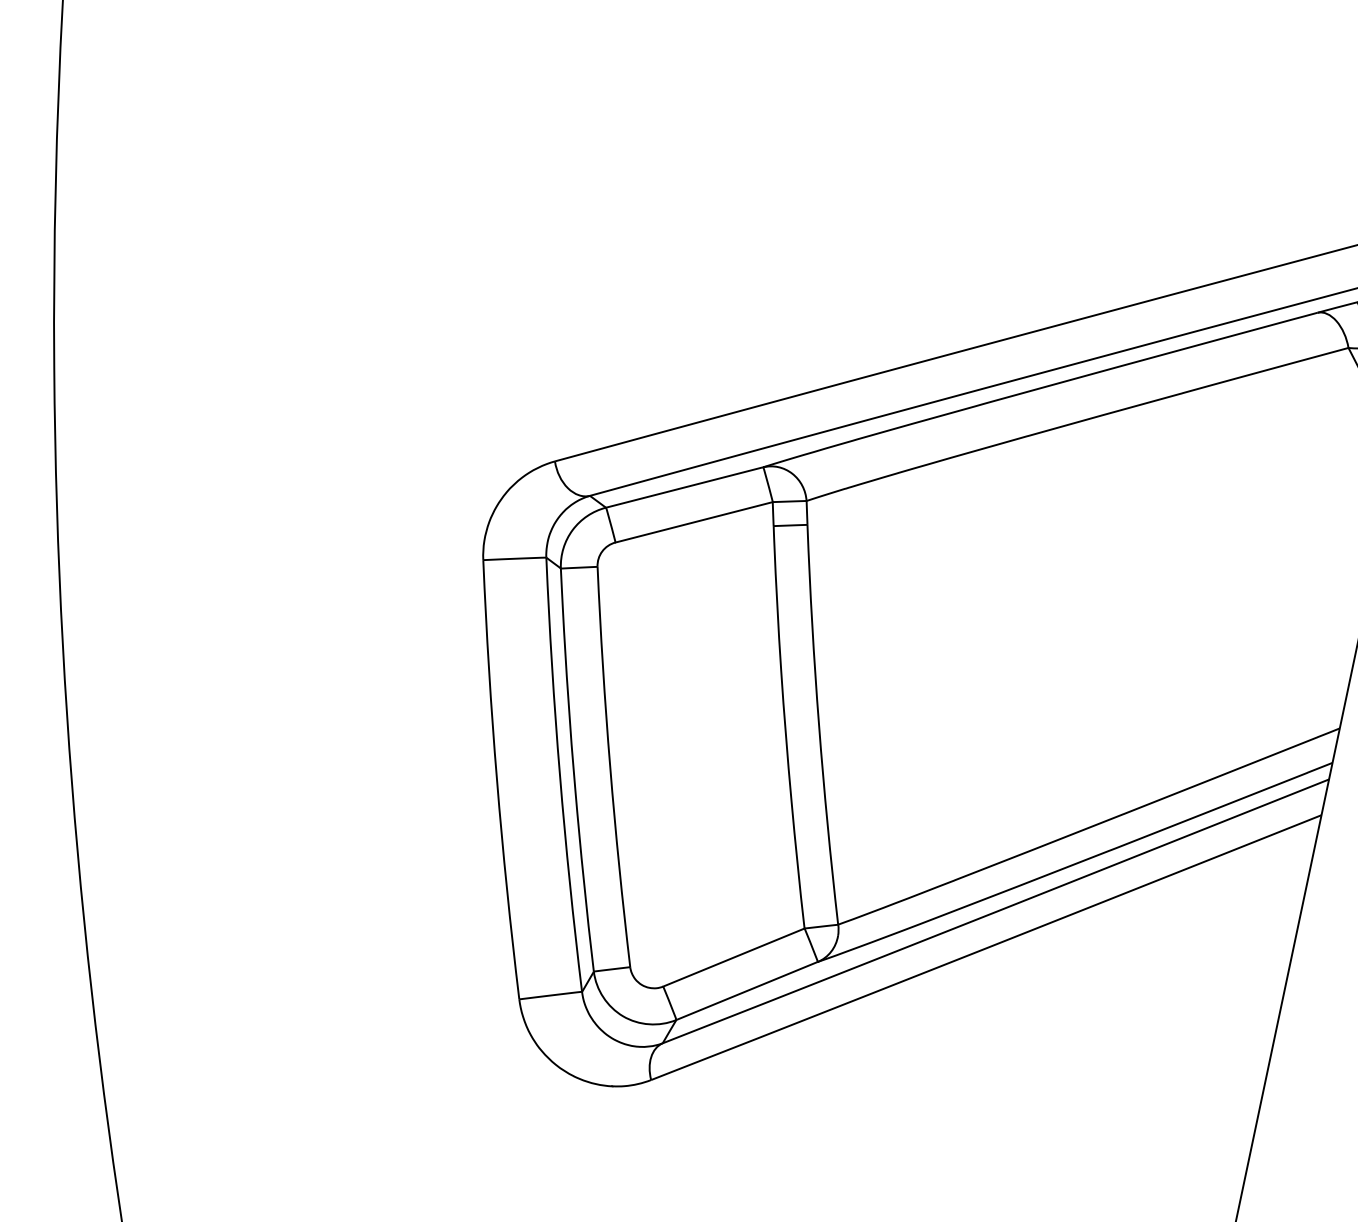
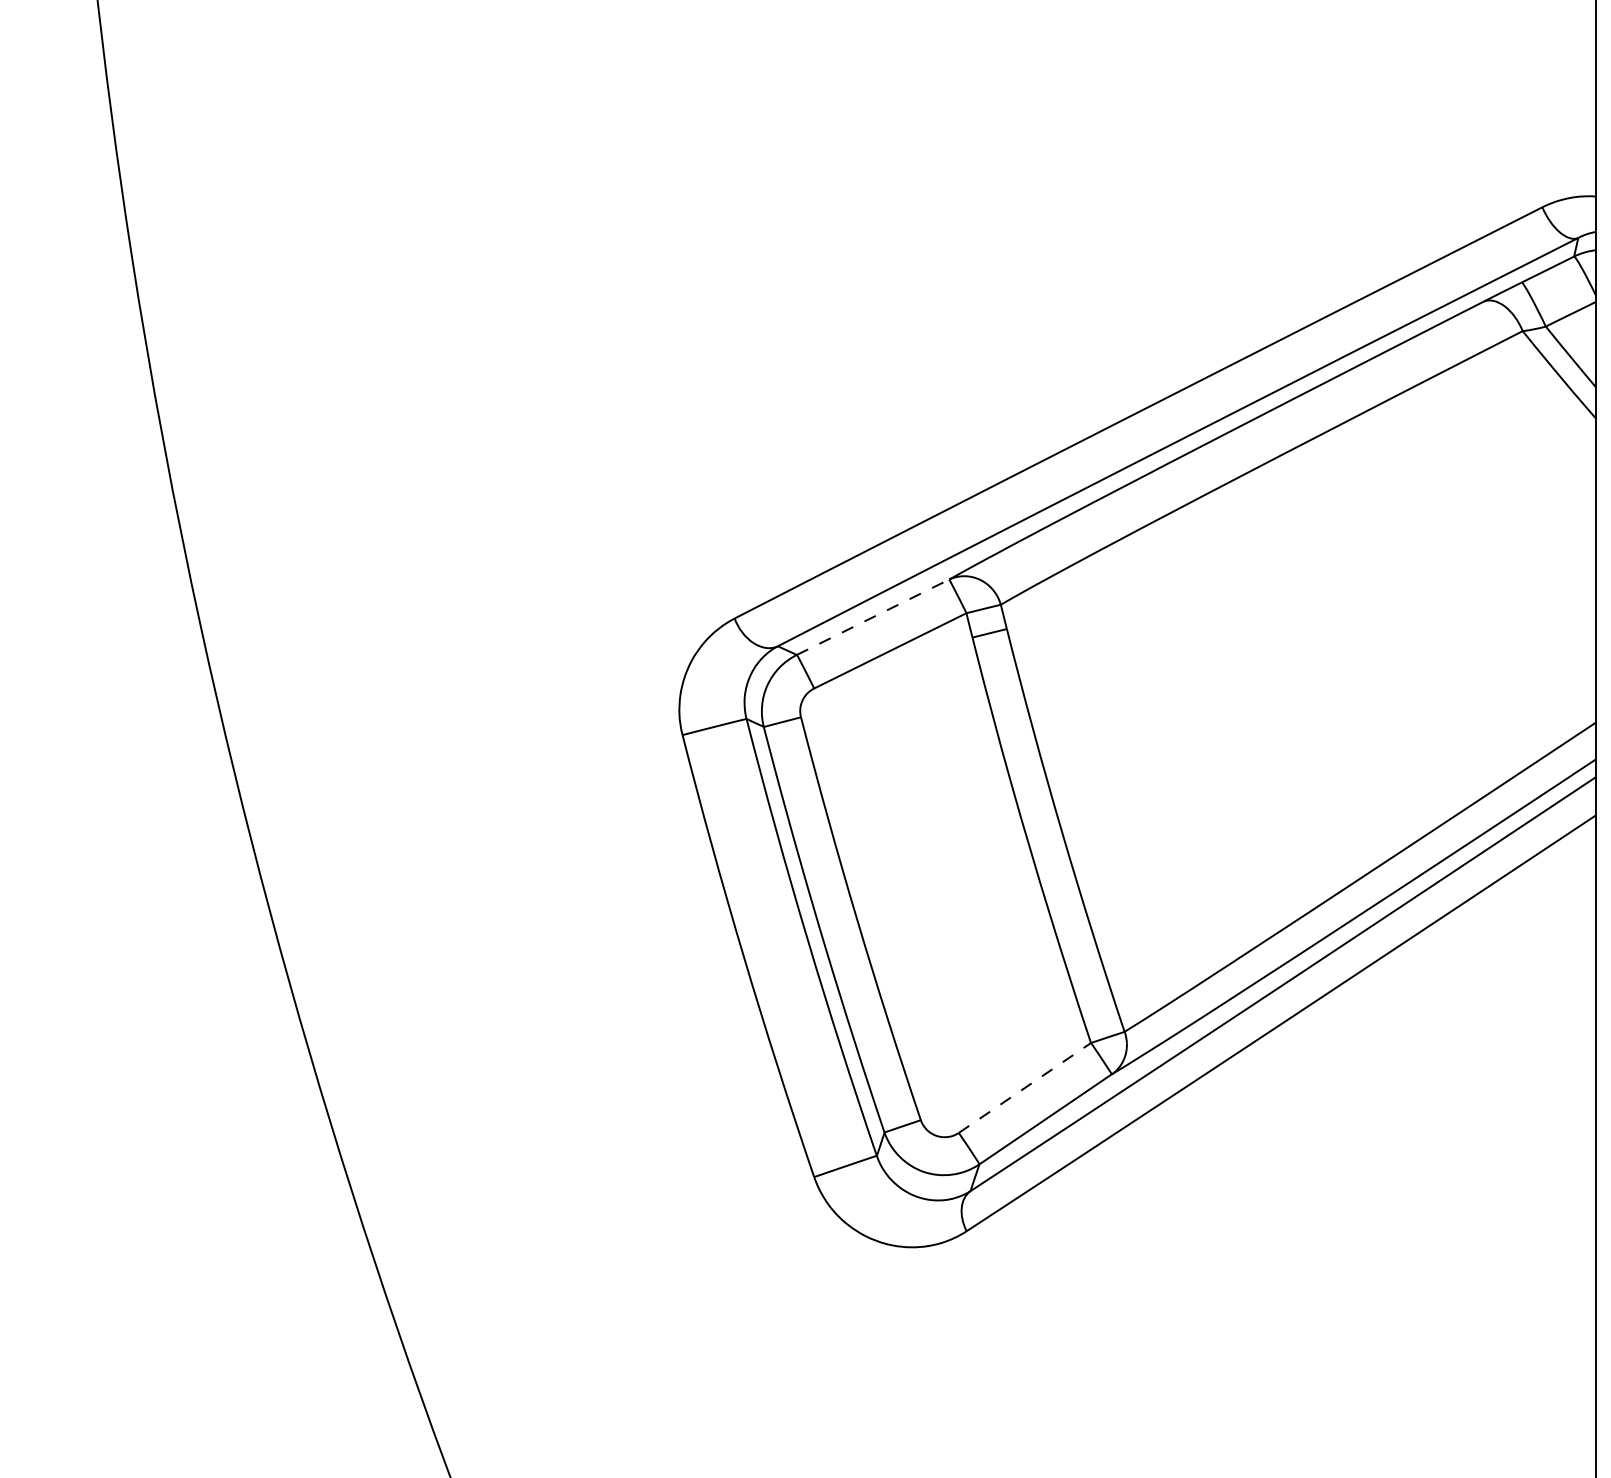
line: (685, 487) -> (873, 617), solid -> dashed
line: (733, 957) -> (1024, 1087), solid -> dashed

